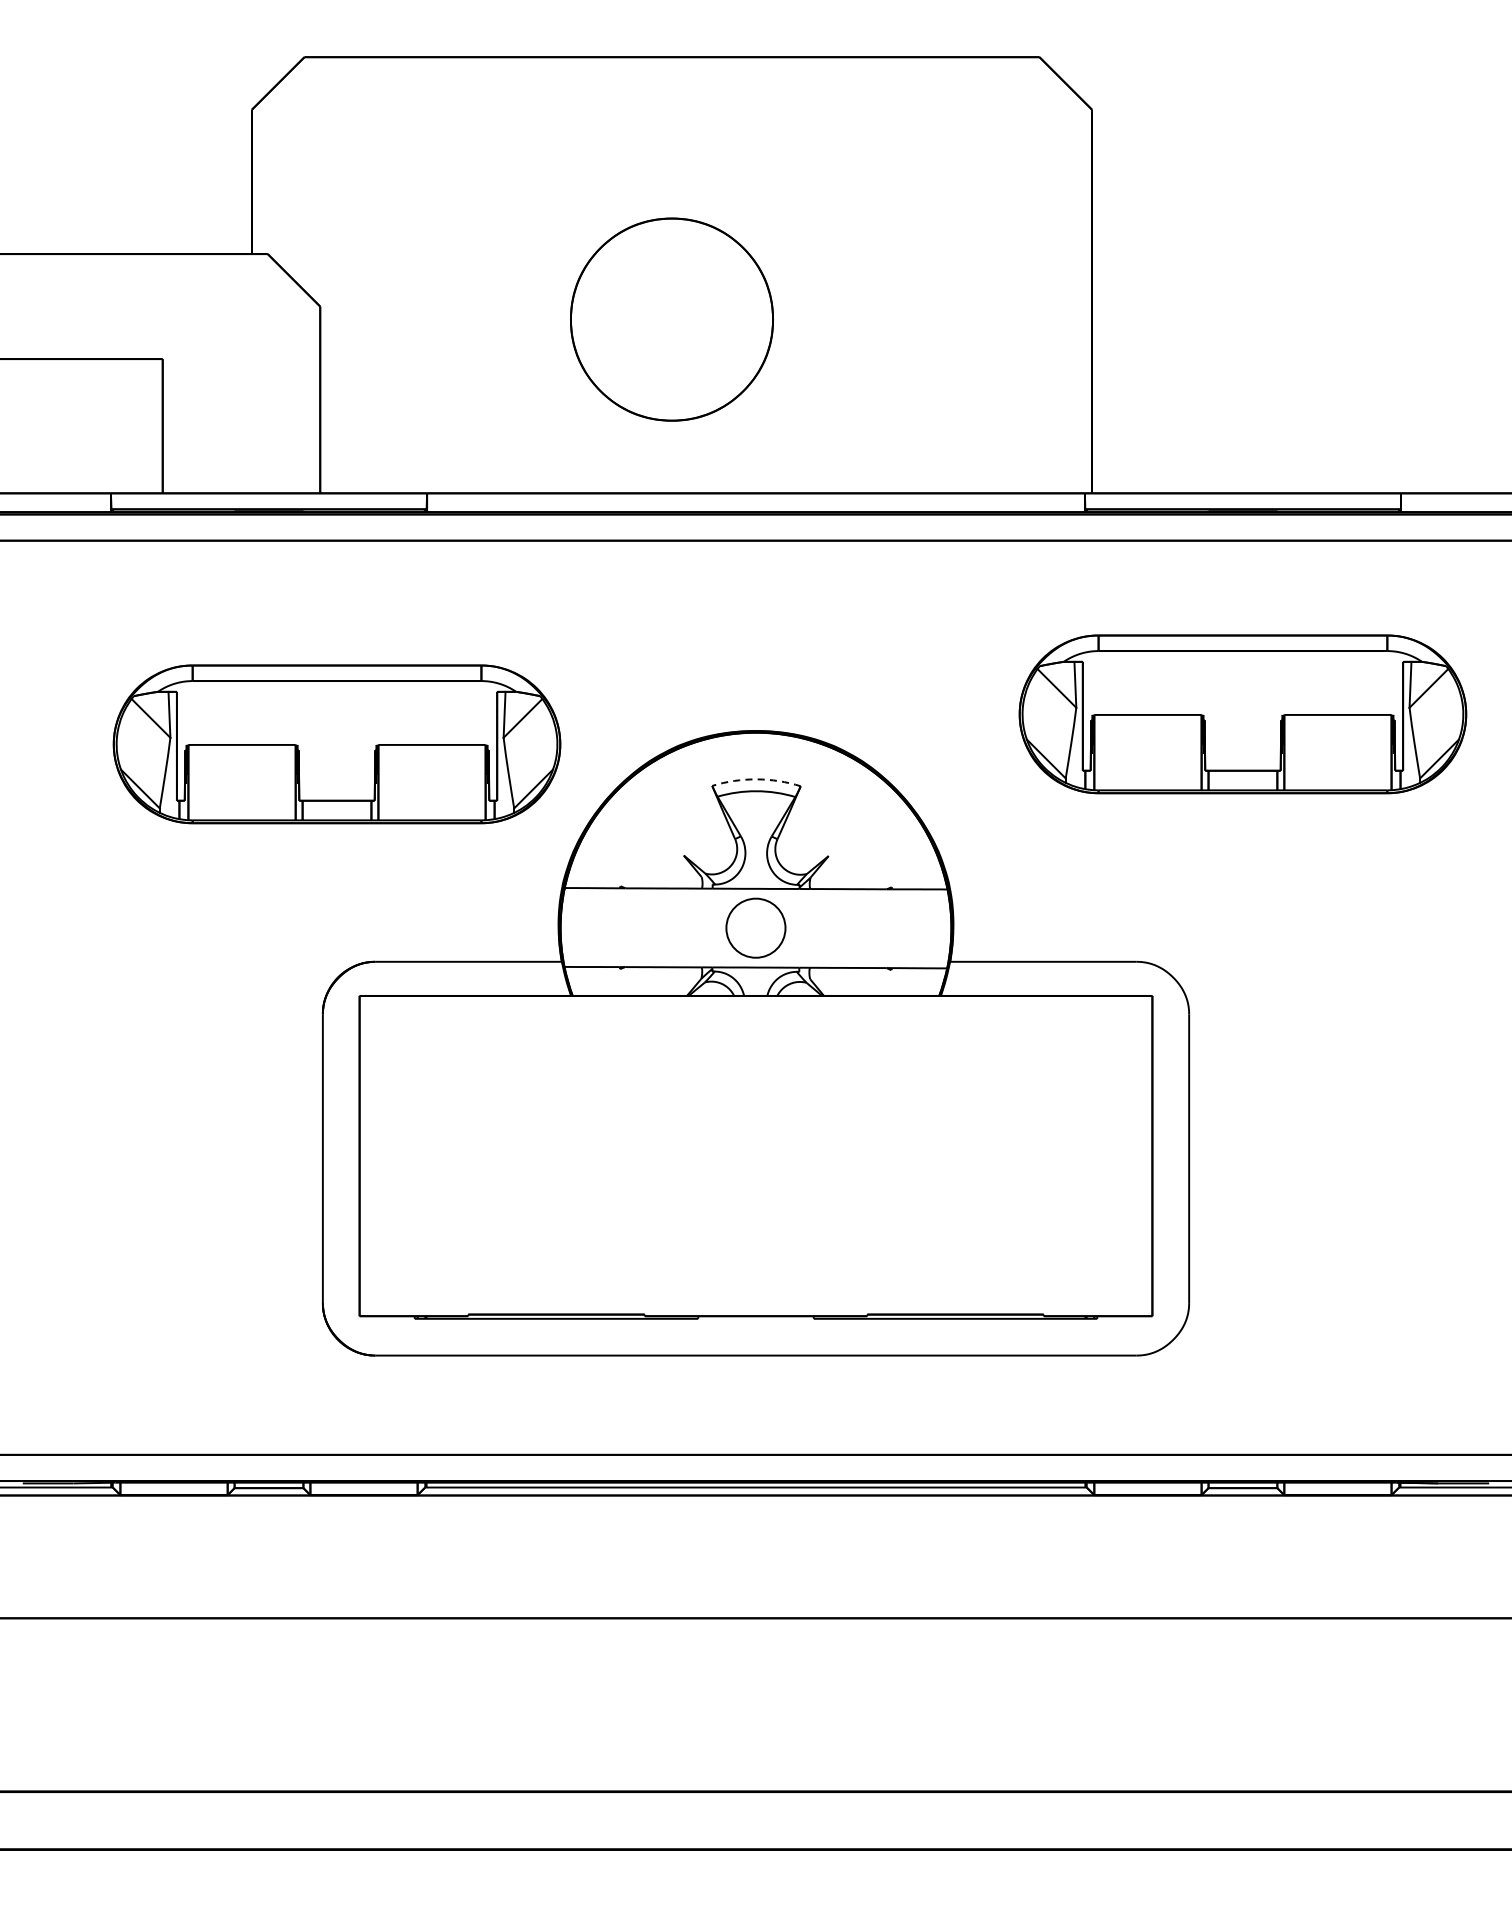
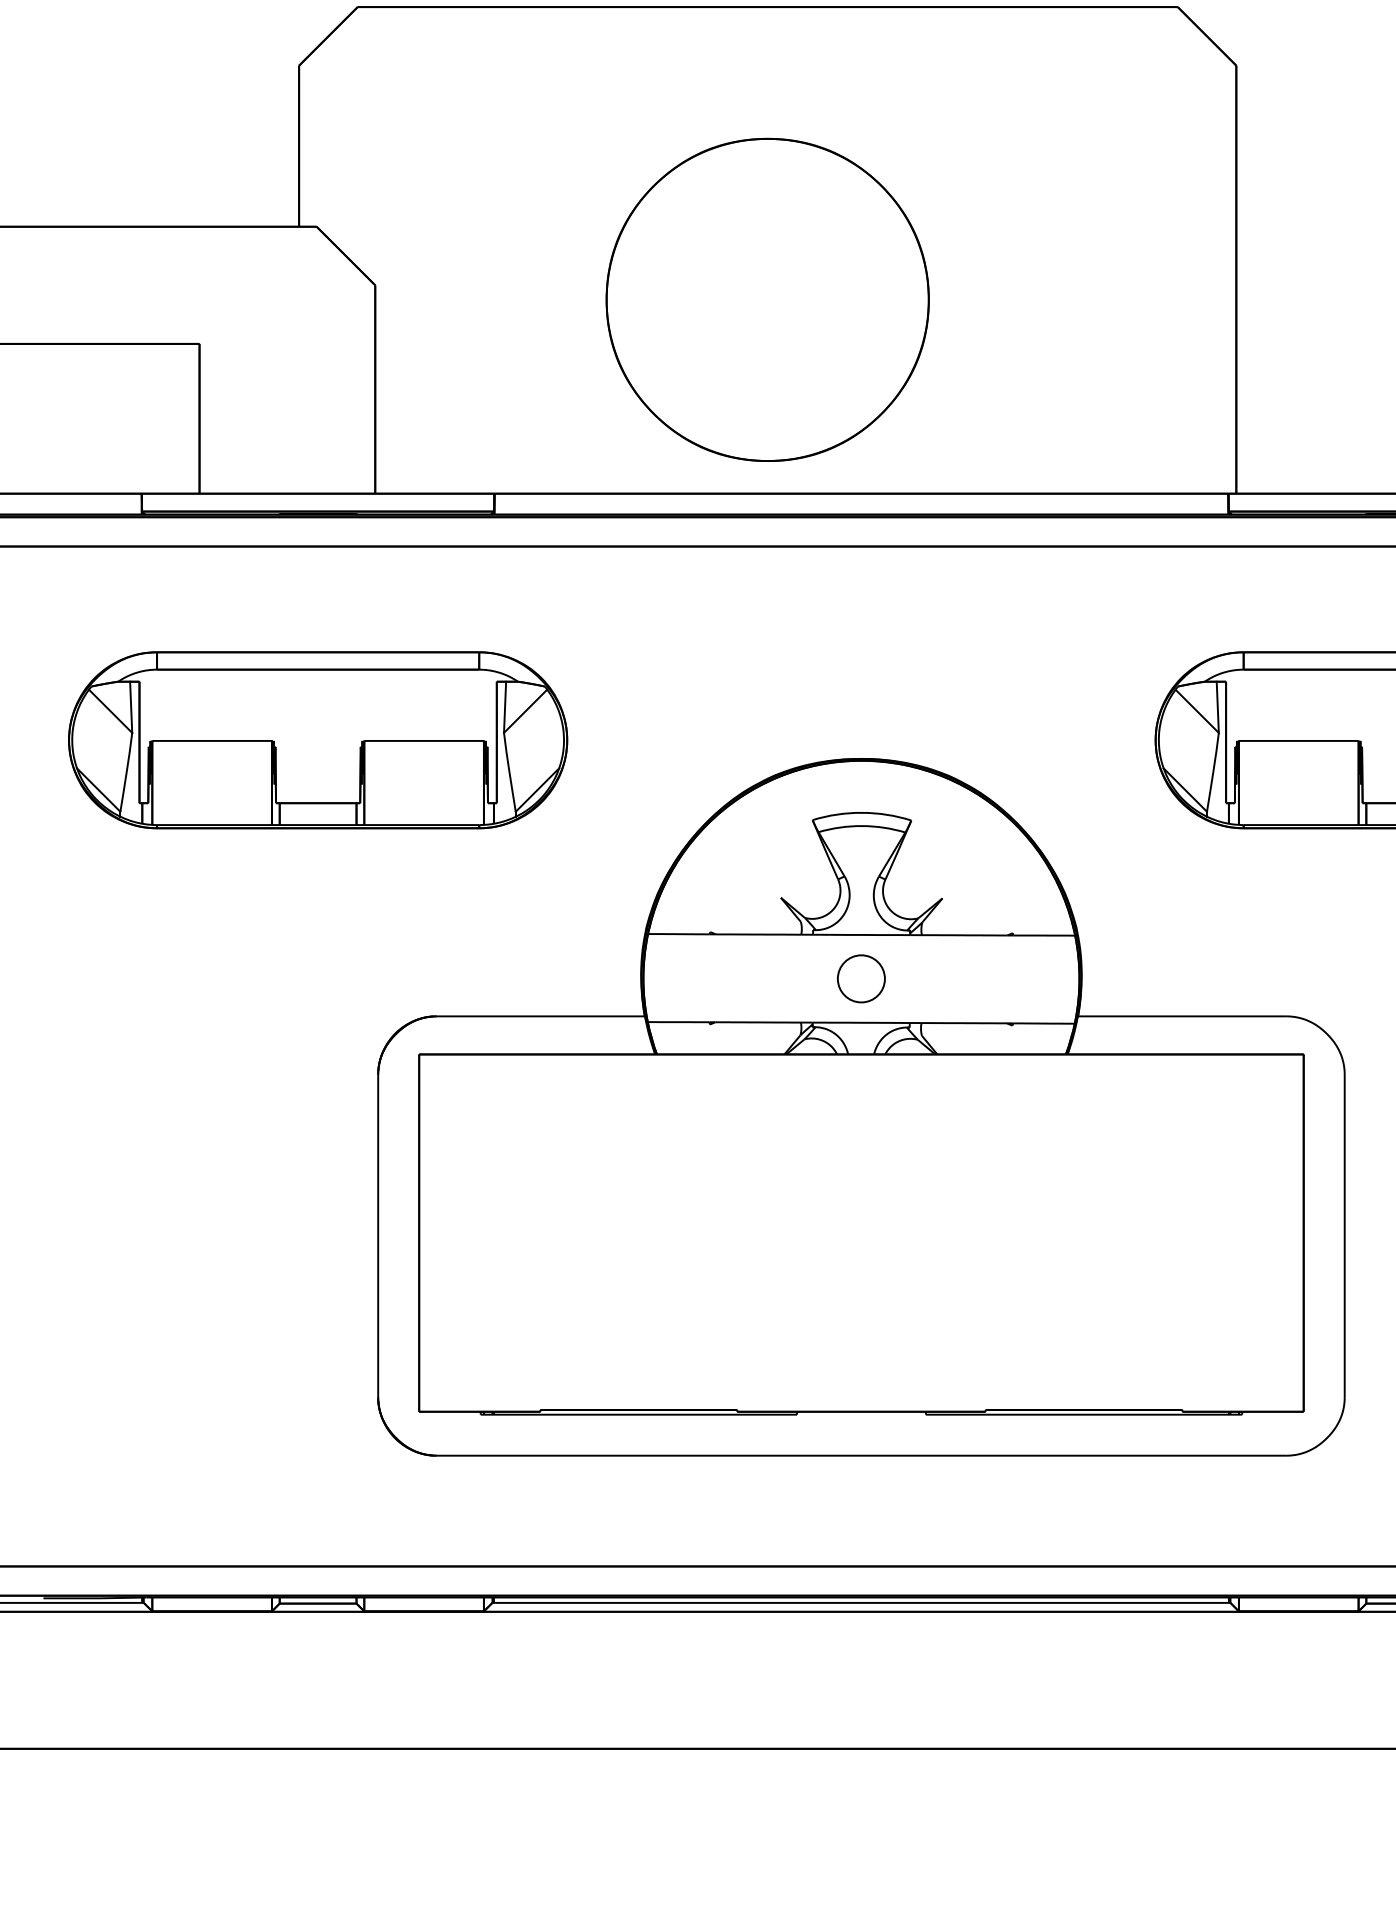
part: (671, 319) -> (767, 299), size x1.43
part: (336, 744) -> (317, 740), moved
arc: (756, 779) -> (861, 812), dashed -> solid
circle: (755, 928) -> (860, 979), size x0.71

